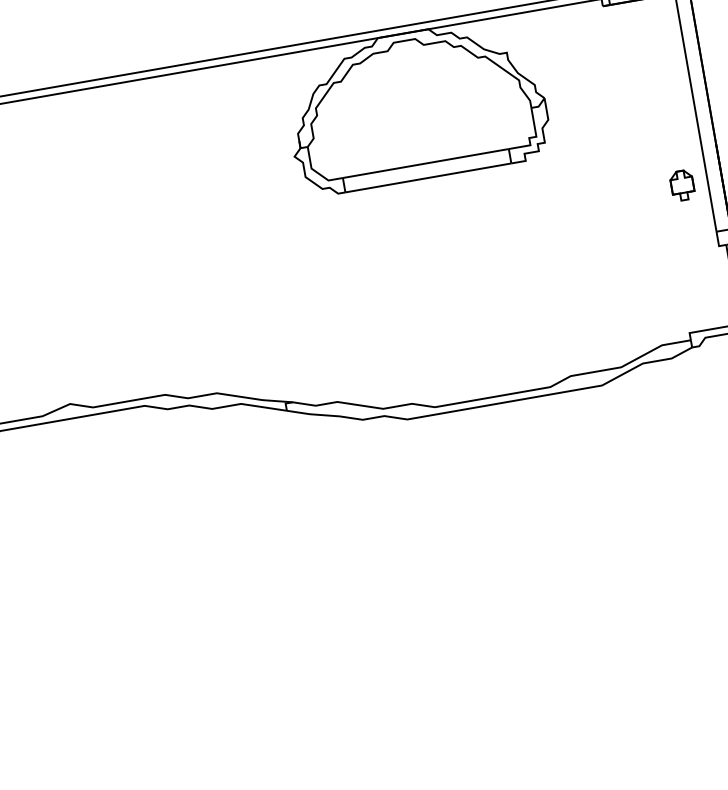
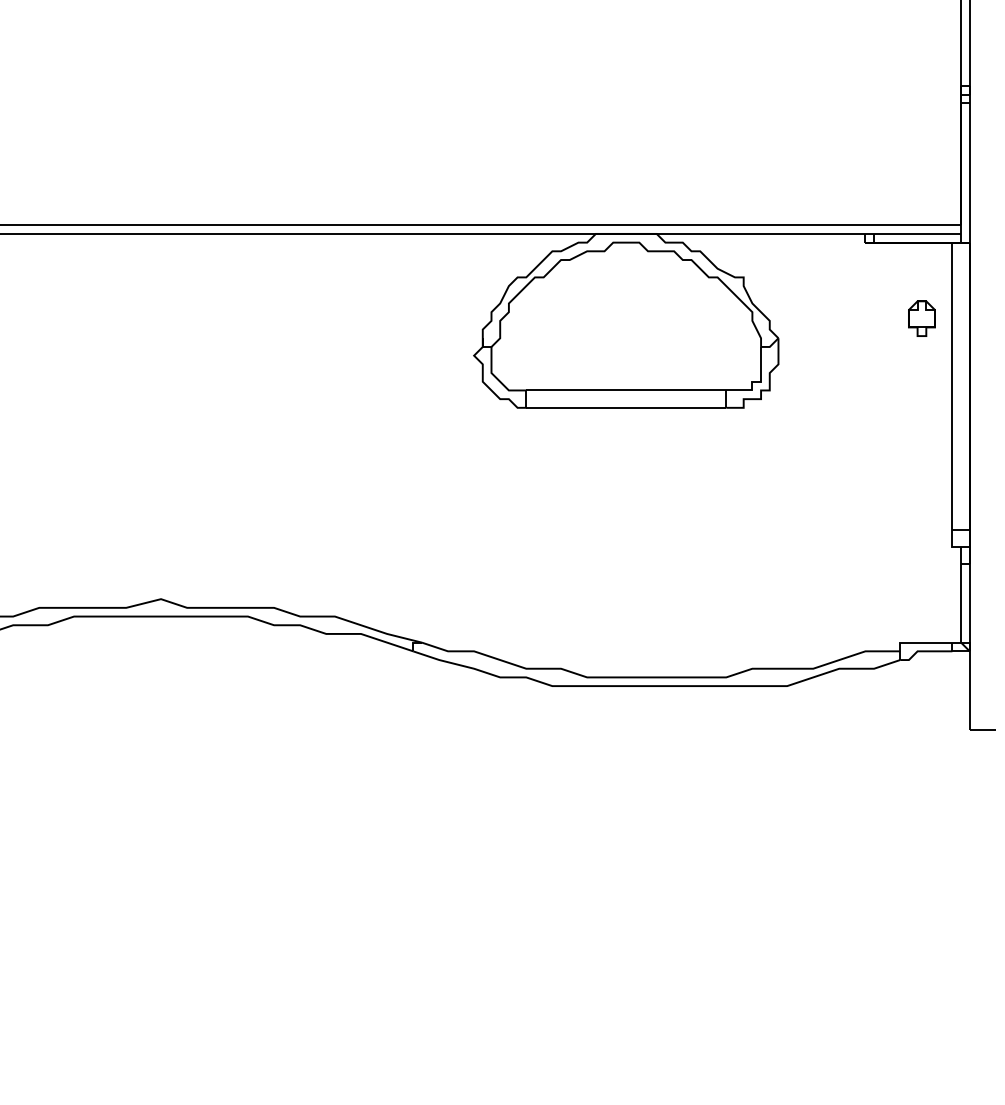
part: (682, 185) -> (921, 318), moved

